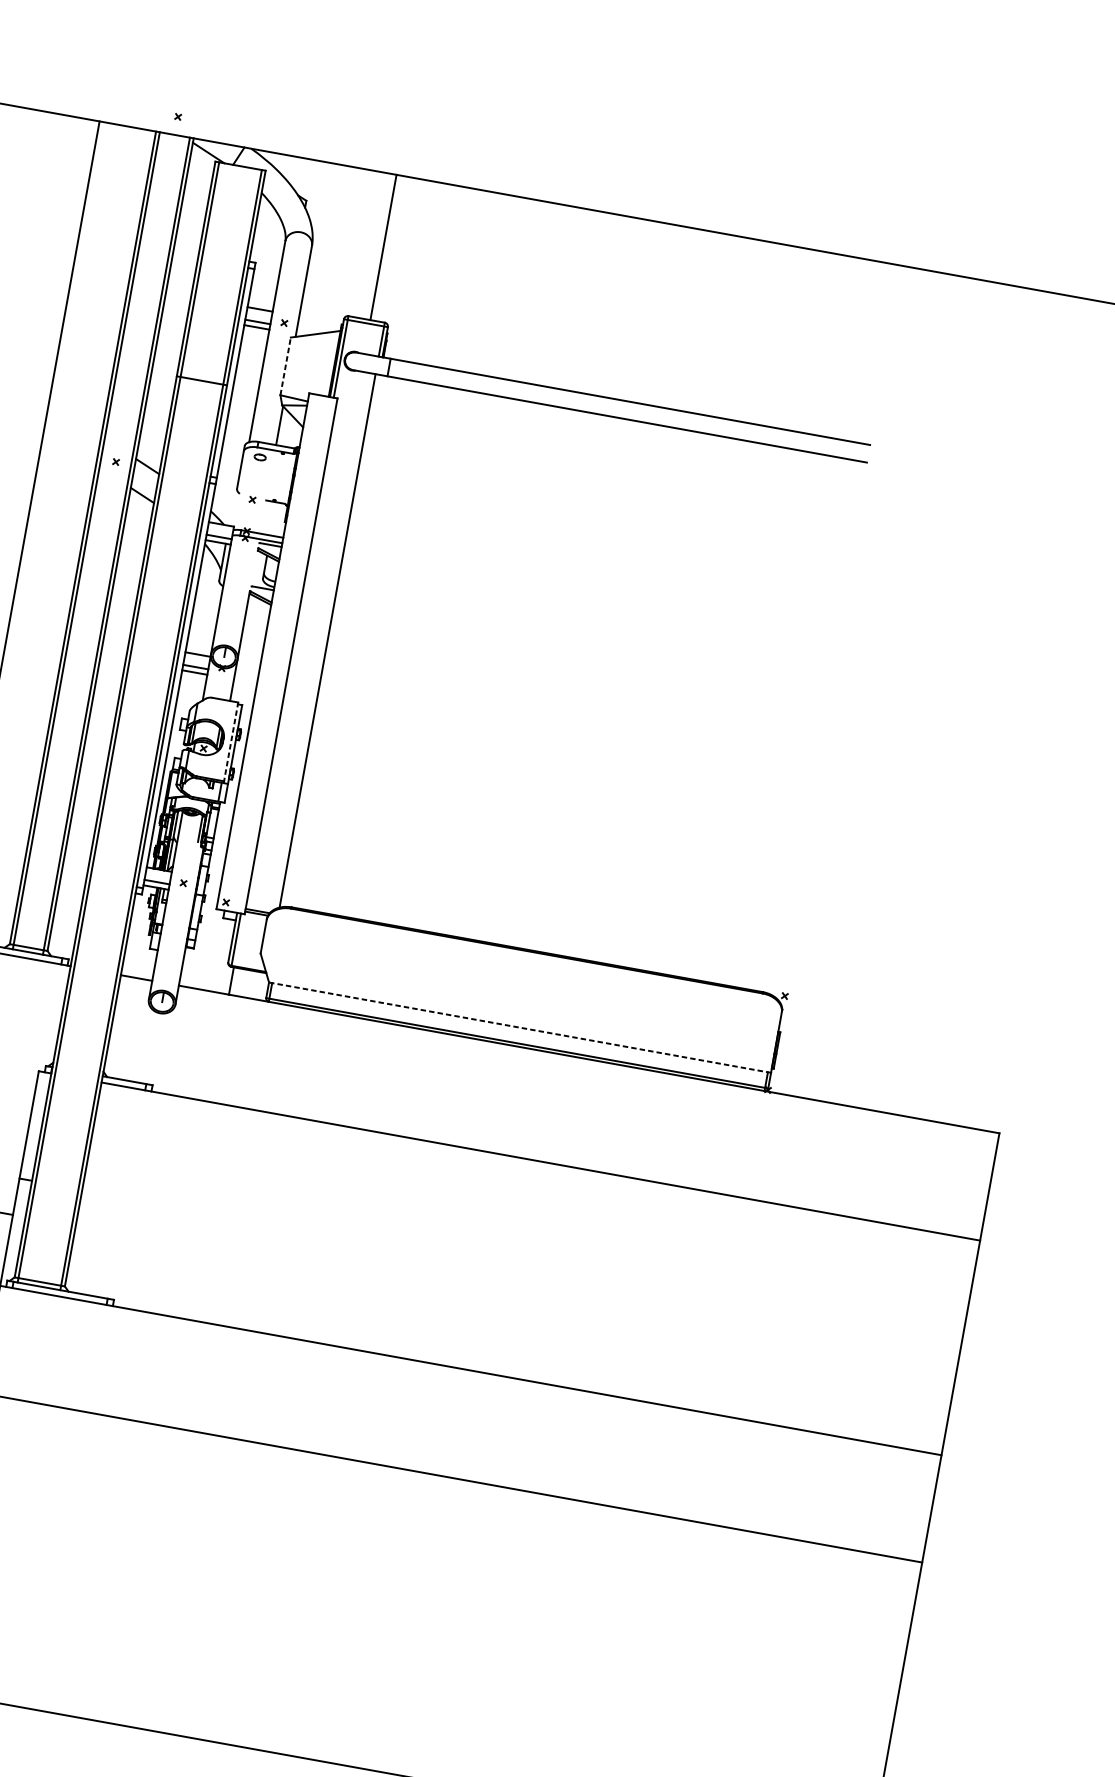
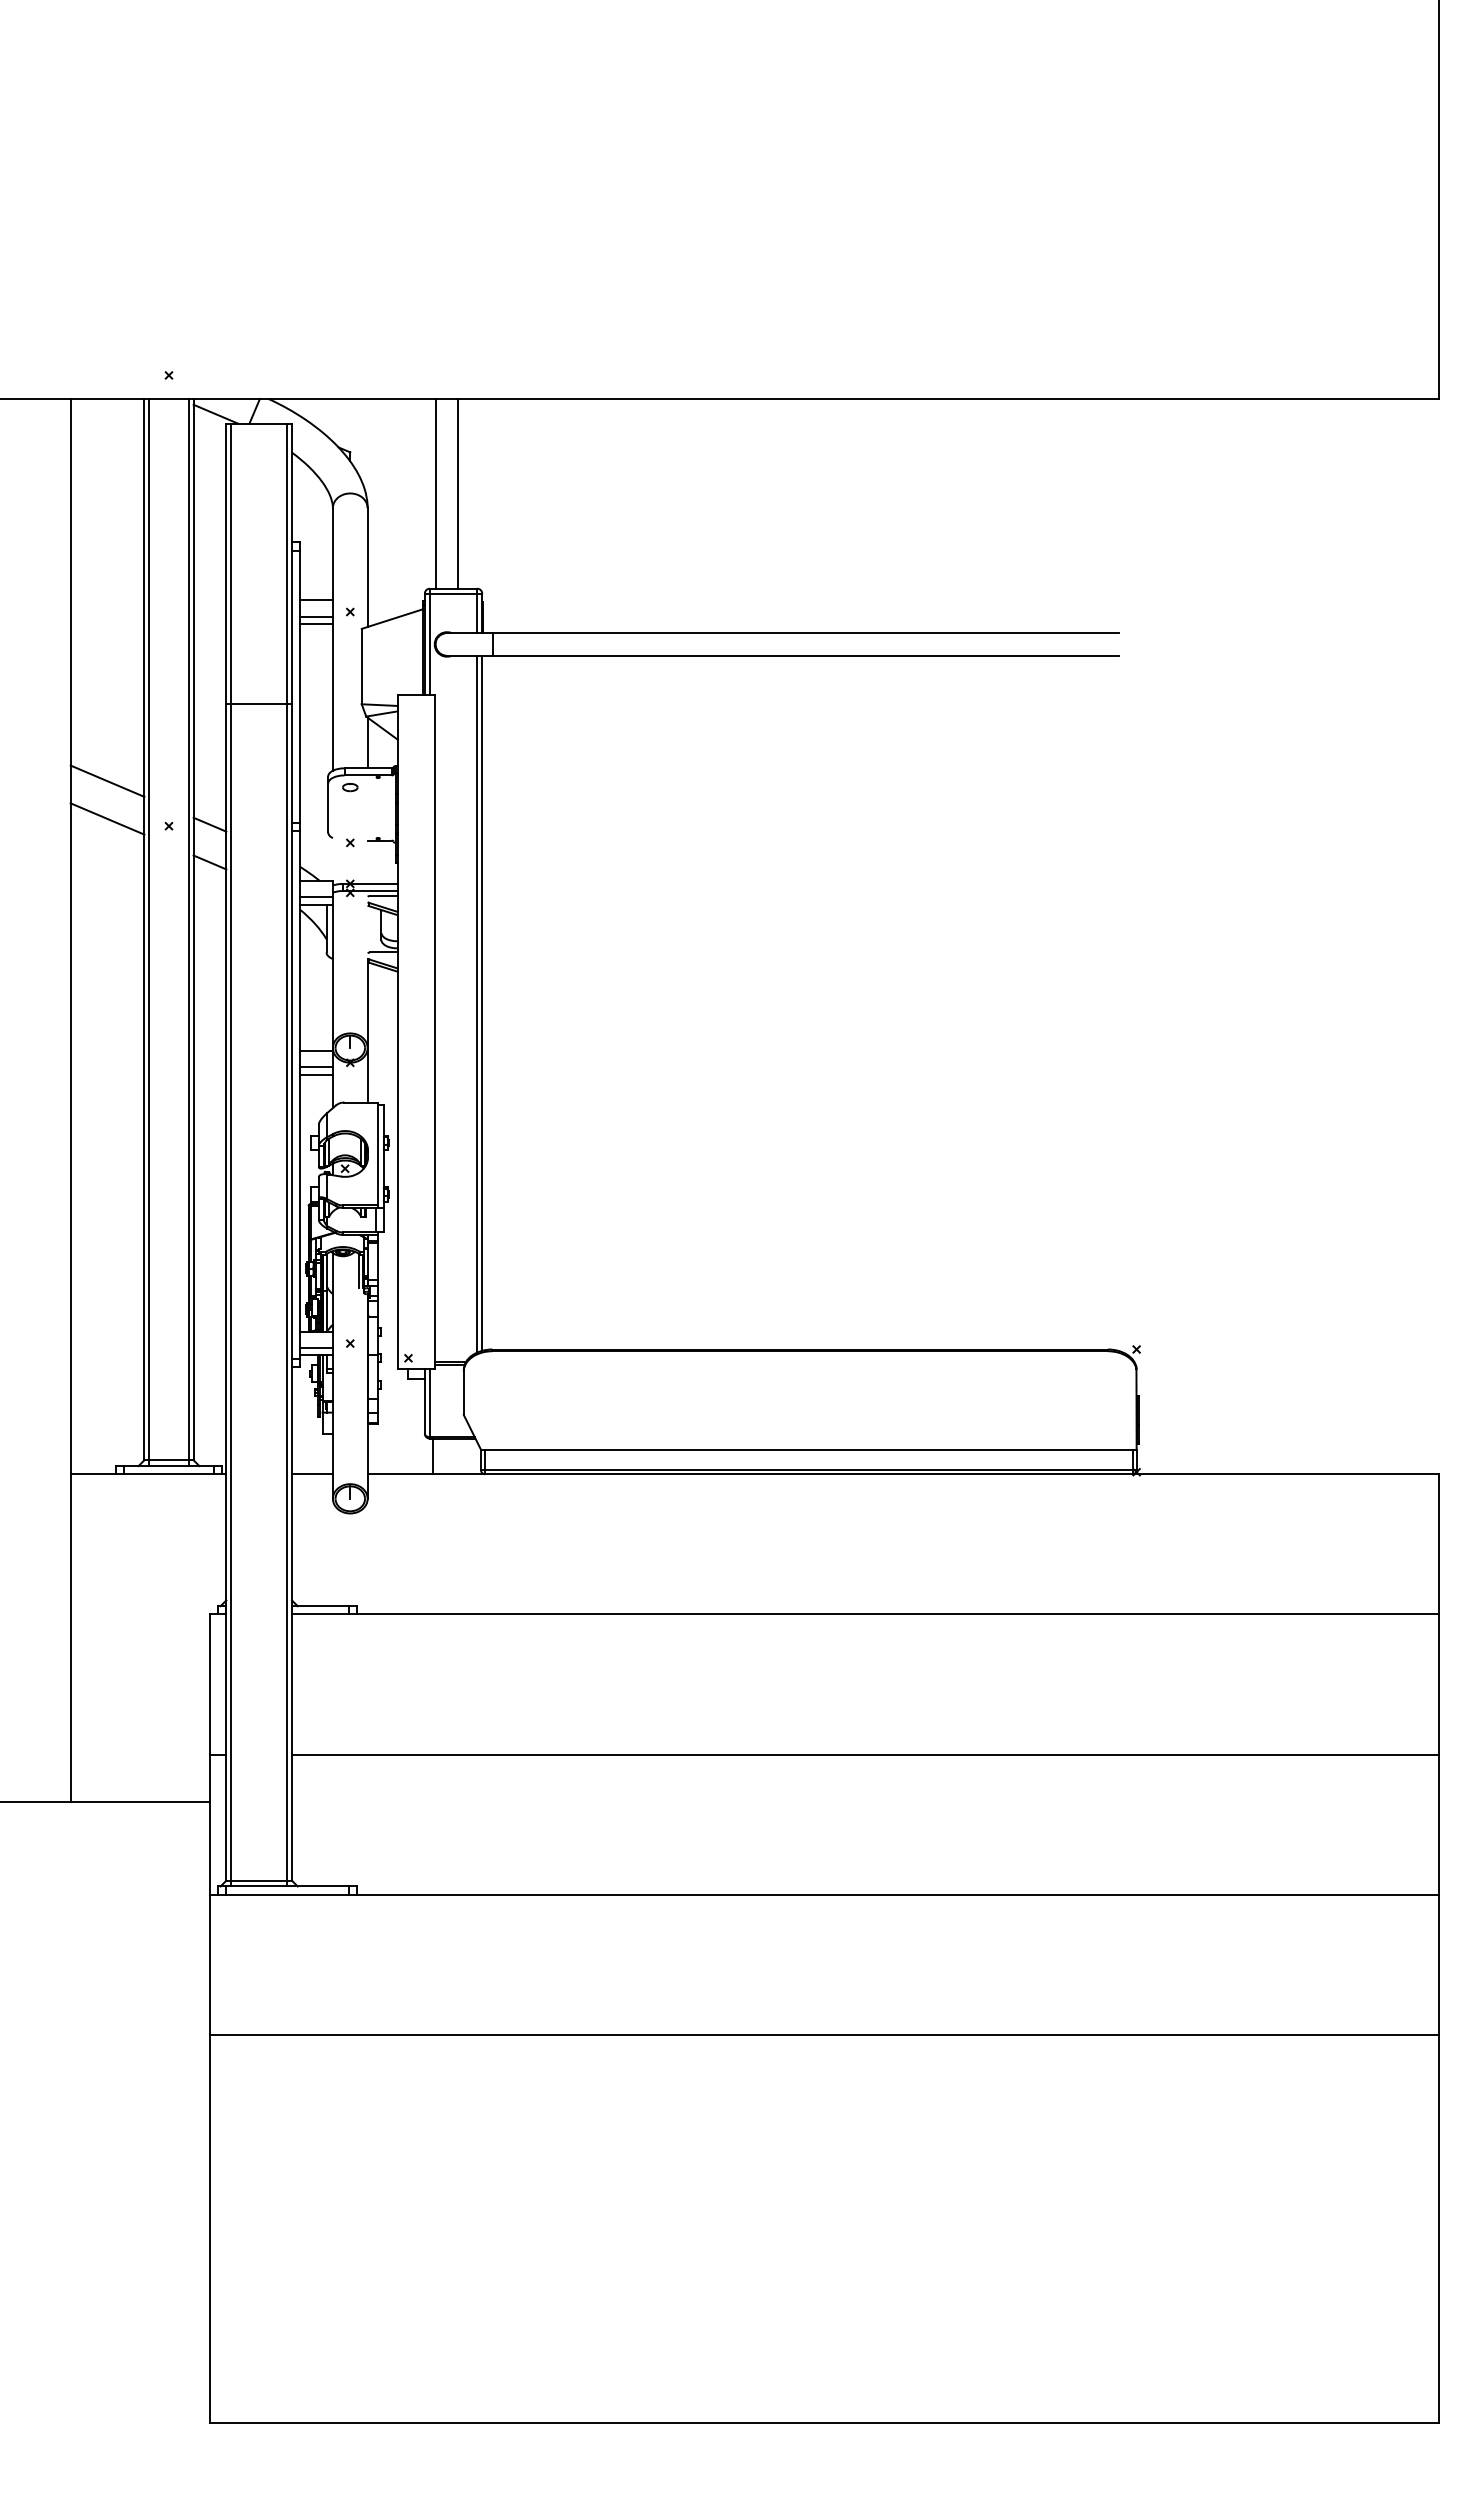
line: (365, 244) -> (435, 493), added
line: (285, 366) -> (361, 666), dashed -> solid
line: (75, 418) -> (107, 780), added
line: (70, 447) -> (107, 818), added
line: (331, 640) -> (482, 1002), added
line: (231, 743) -> (378, 1155), dashed -> solid
line: (519, 1027) -> (808, 1449), dashed -> solid
line: (521, 1268) -> (865, 1754), added

